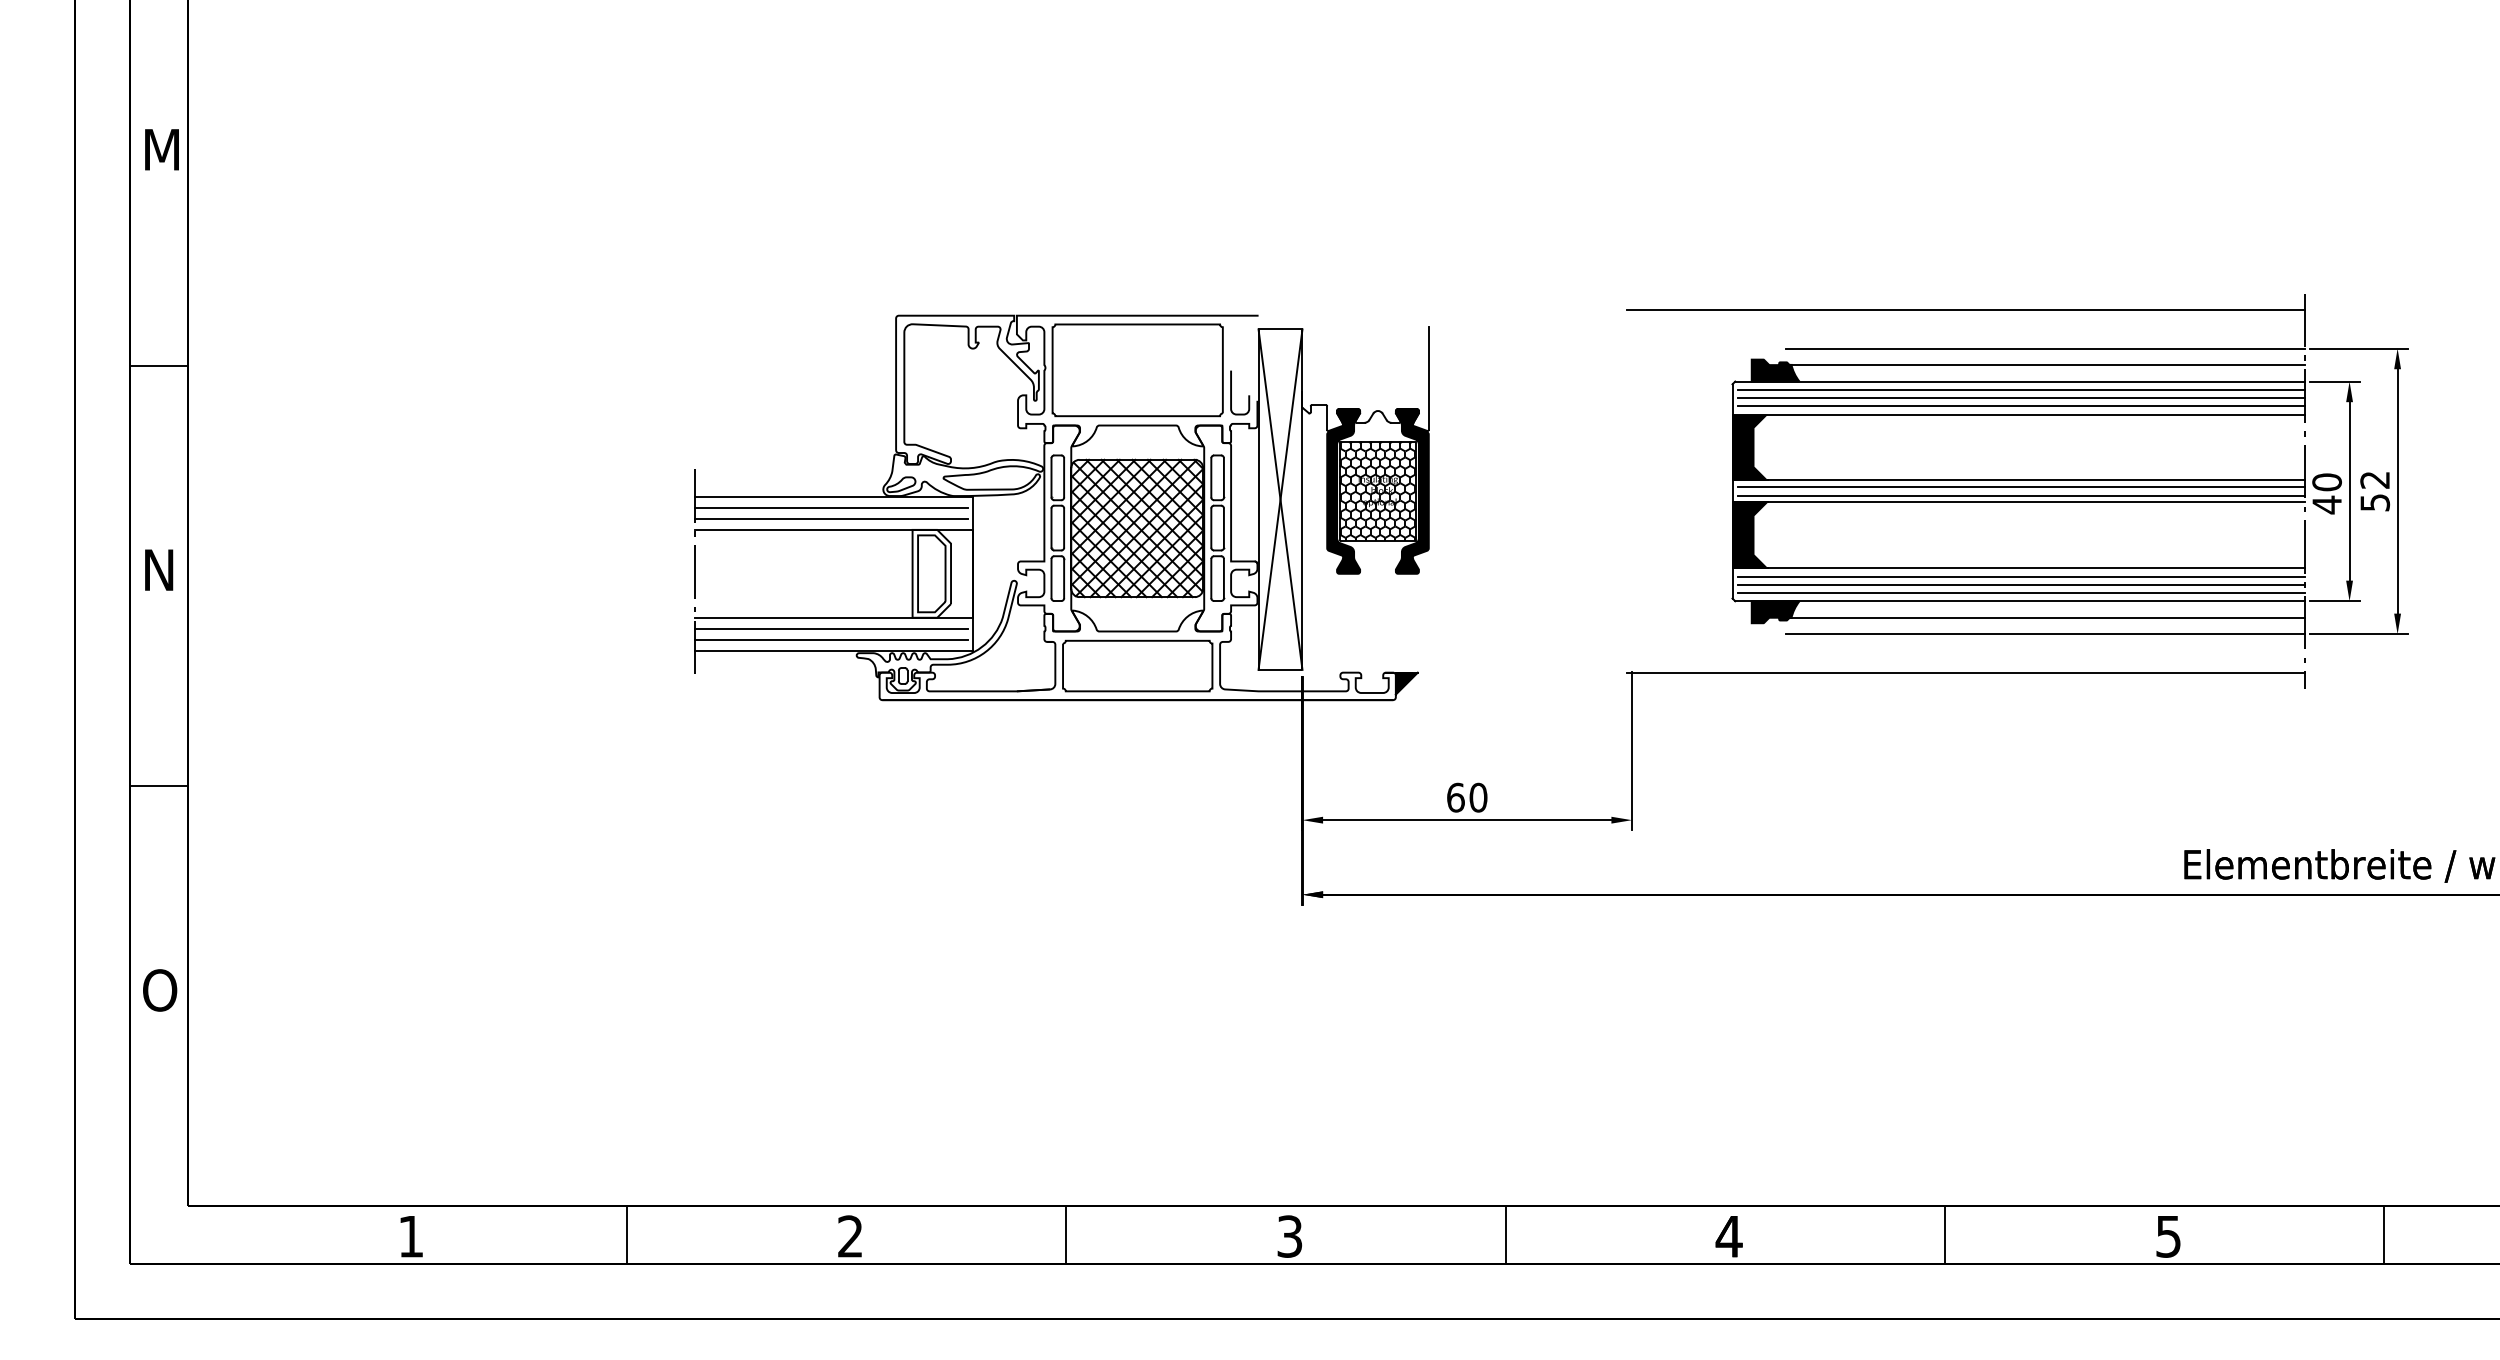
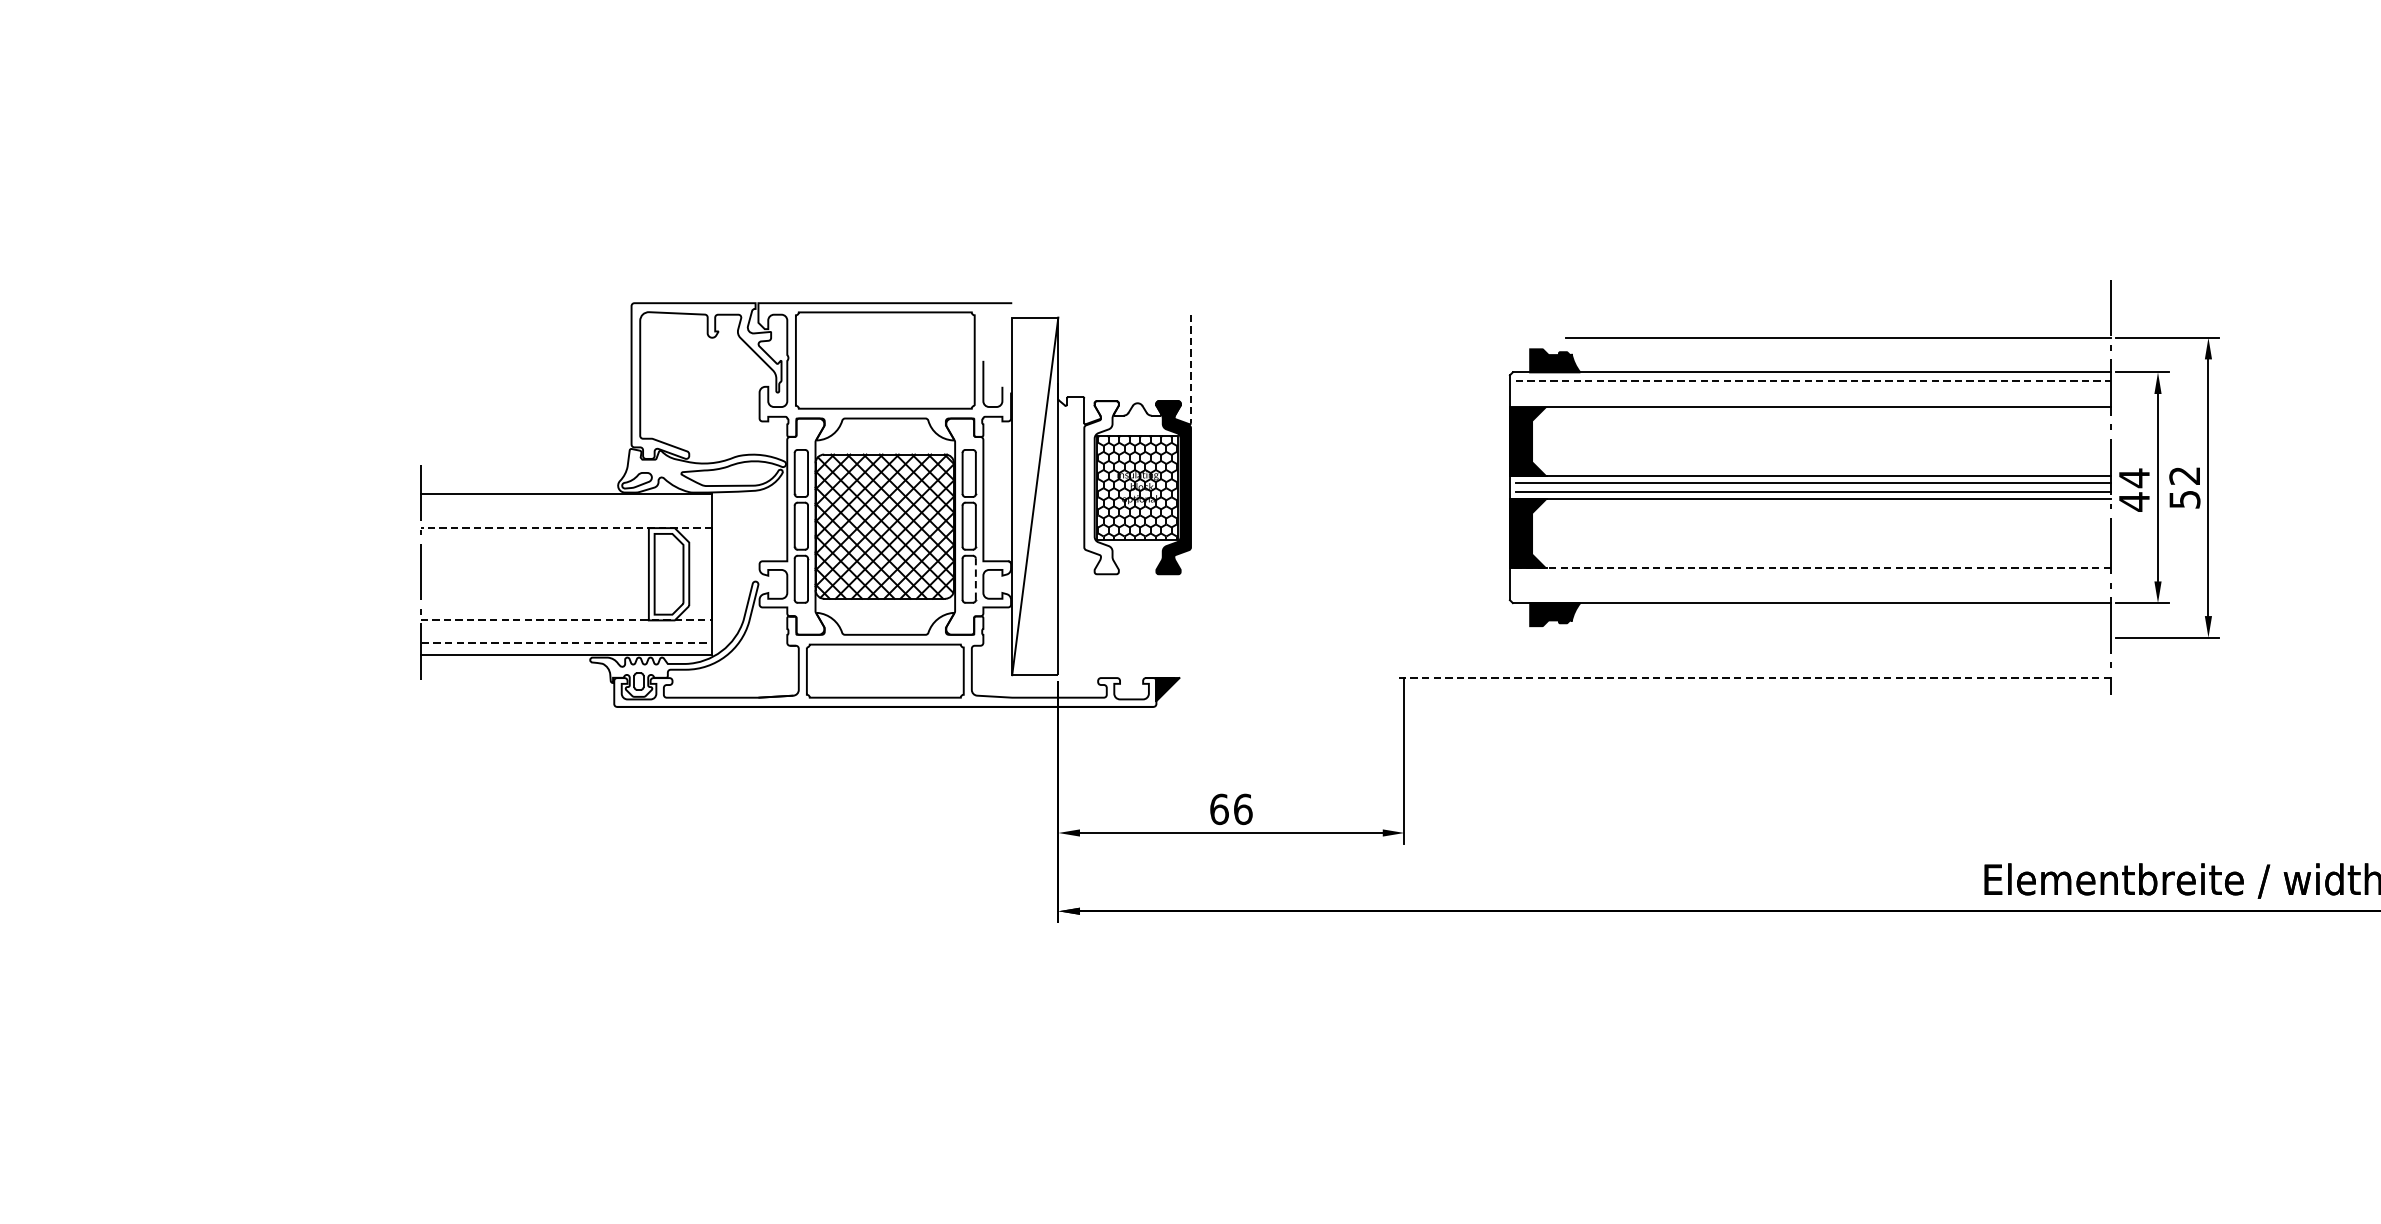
line: (1965, 310) -> (1754, 297), removed
line: (2047, 365) -> (1840, 355), removed
line: (1428, 378) -> (1190, 369), solid -> dashed
line: (2021, 389) -> (1813, 380), solid -> dashed
line: (2021, 398) -> (1813, 390), removed
line: (2021, 406) -> (1813, 398), removed
text: (2326, 482) -> (2133, 478), 40 -> 44
fill: (1343, 491) -> (1101, 487), removed
line: (1280, 499) -> (1035, 496), removed
line: (831, 507) -> (563, 504), removed
line: (831, 518) -> (563, 516), removed
line: (834, 529) -> (566, 527), solid -> dashed
line: (2018, 568) -> (1810, 568), solid -> dashed
line: (2021, 576) -> (1813, 577), removed
line: (1223, 578) -> (975, 579), solid -> dashed
line: (2021, 584) -> (1813, 585), removed
line: (2021, 593) -> (1813, 594), removed
line: (834, 617) -> (566, 620), solid -> dashed
line: (2047, 617) -> (1840, 620), removed
line: (831, 628) -> (563, 631), removed
line: (2044, 634) -> (1837, 637), removed
line: (830, 639) -> (562, 643), solid -> dashed
line: (1965, 672) -> (1754, 677), solid -> dashed
text: (1478, 797) -> (1243, 809), 60 -> 66

